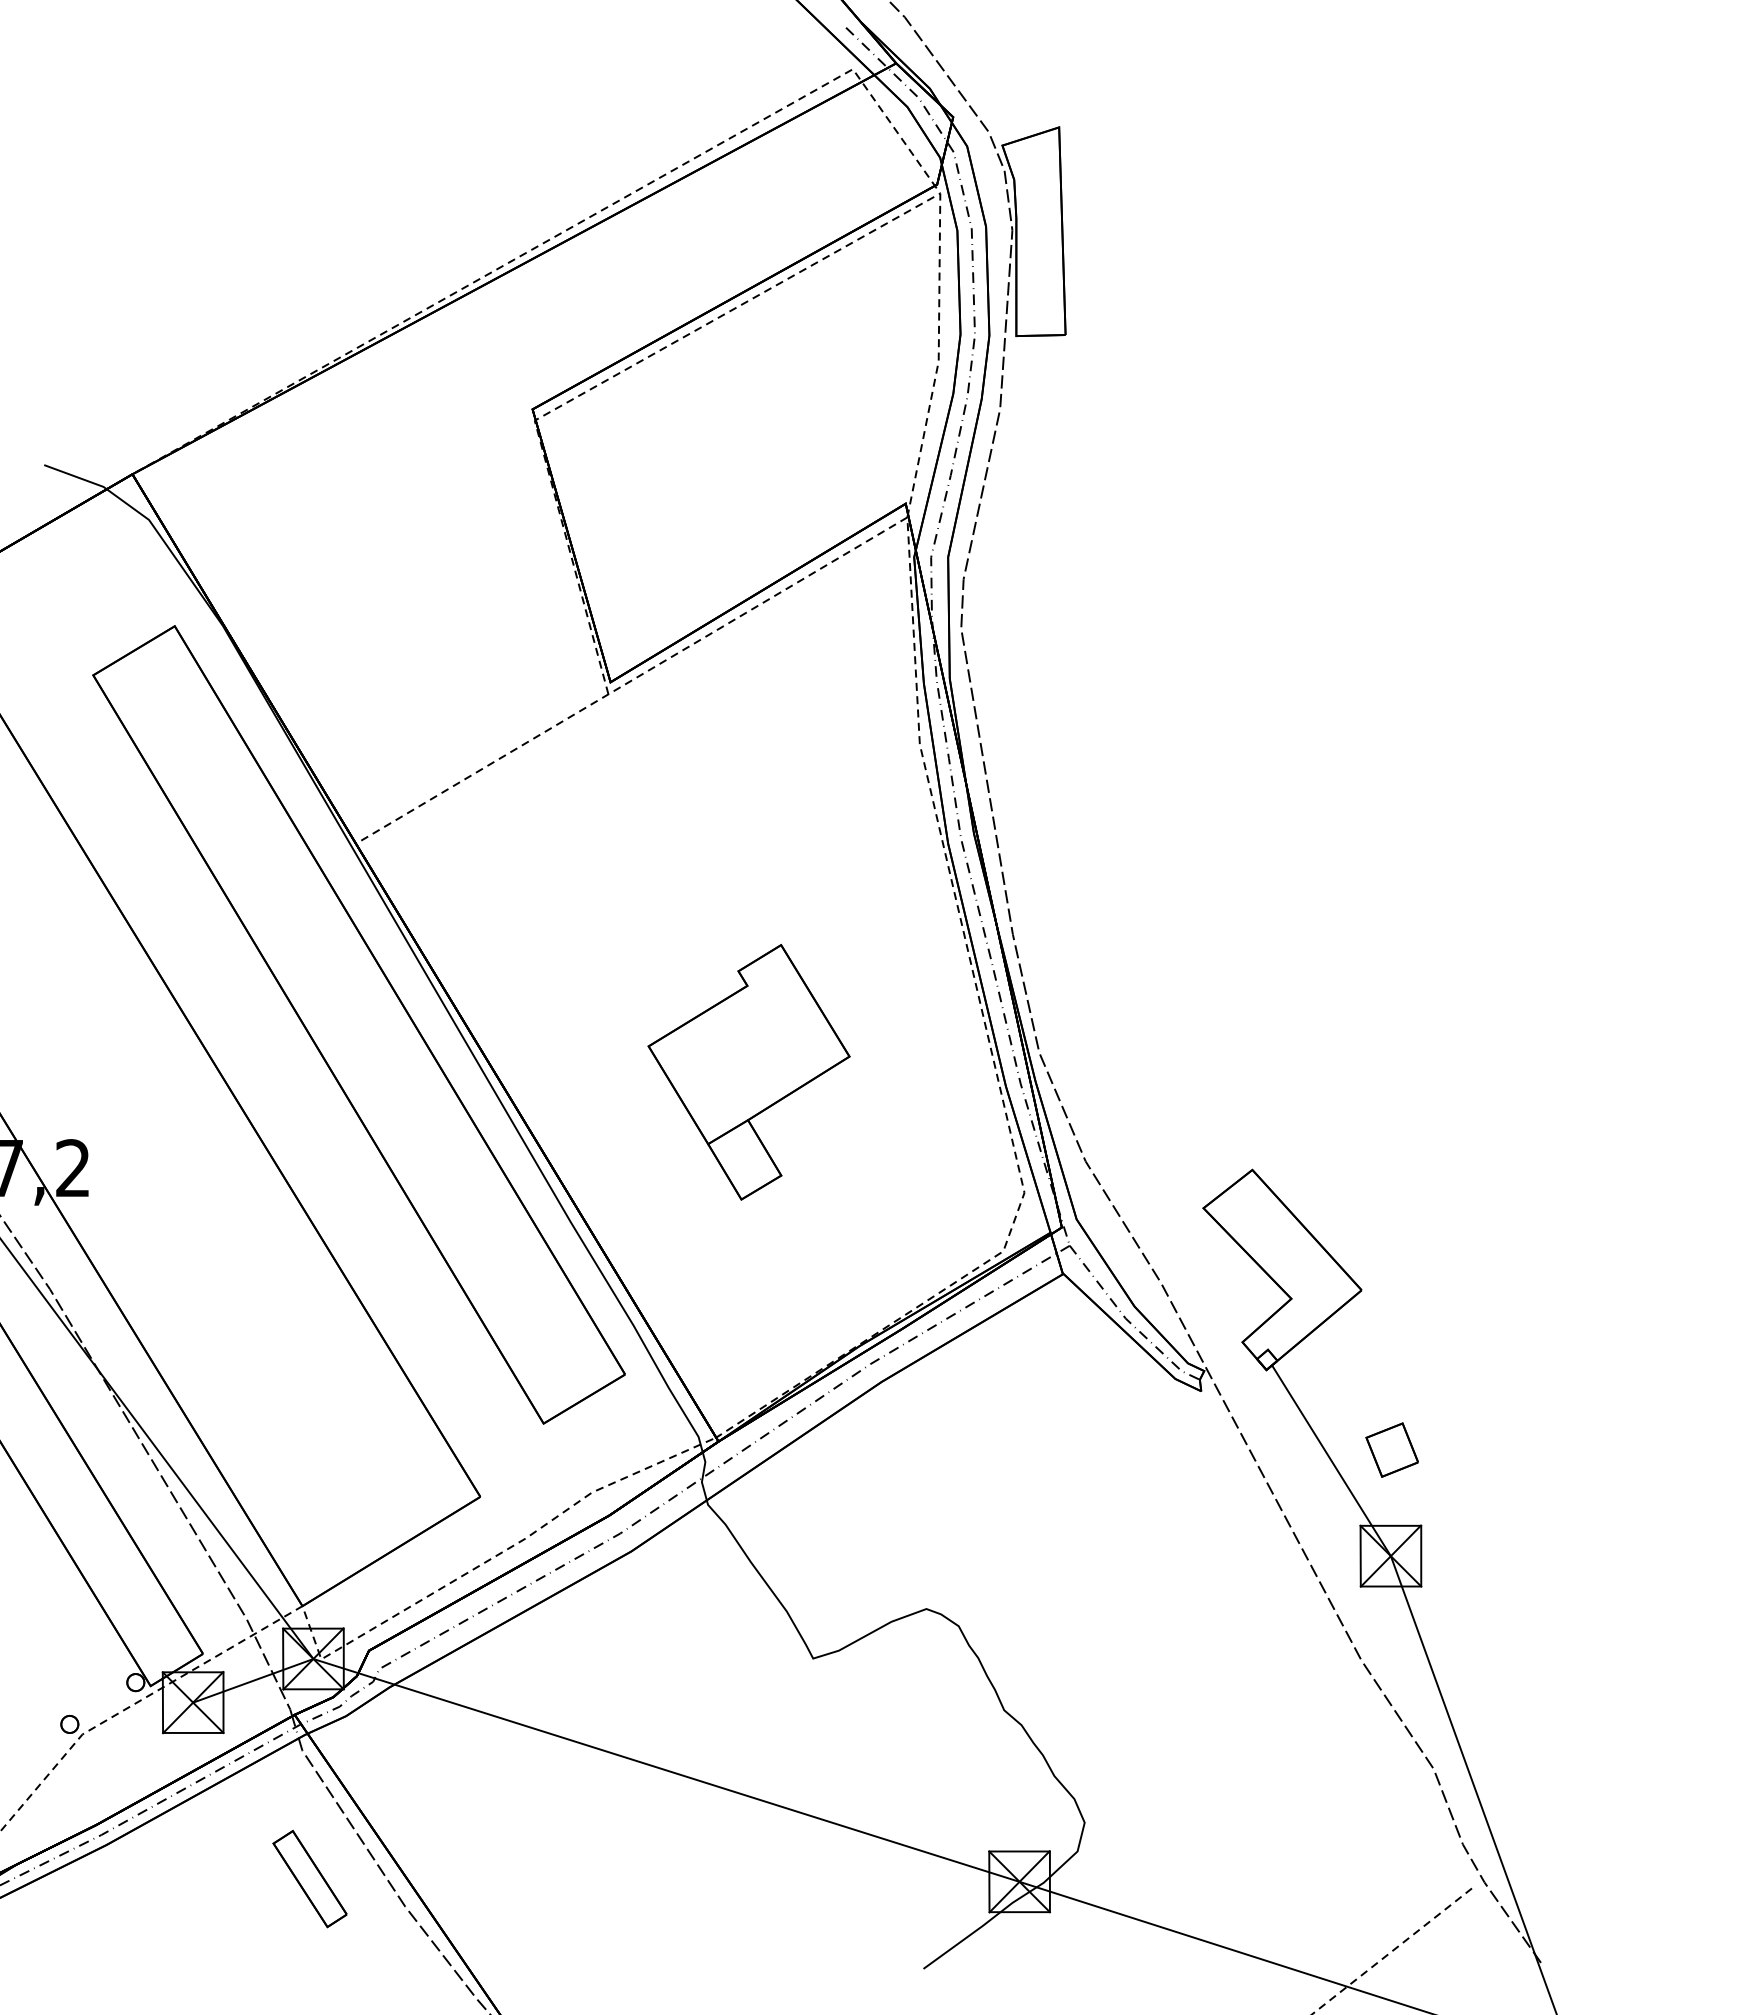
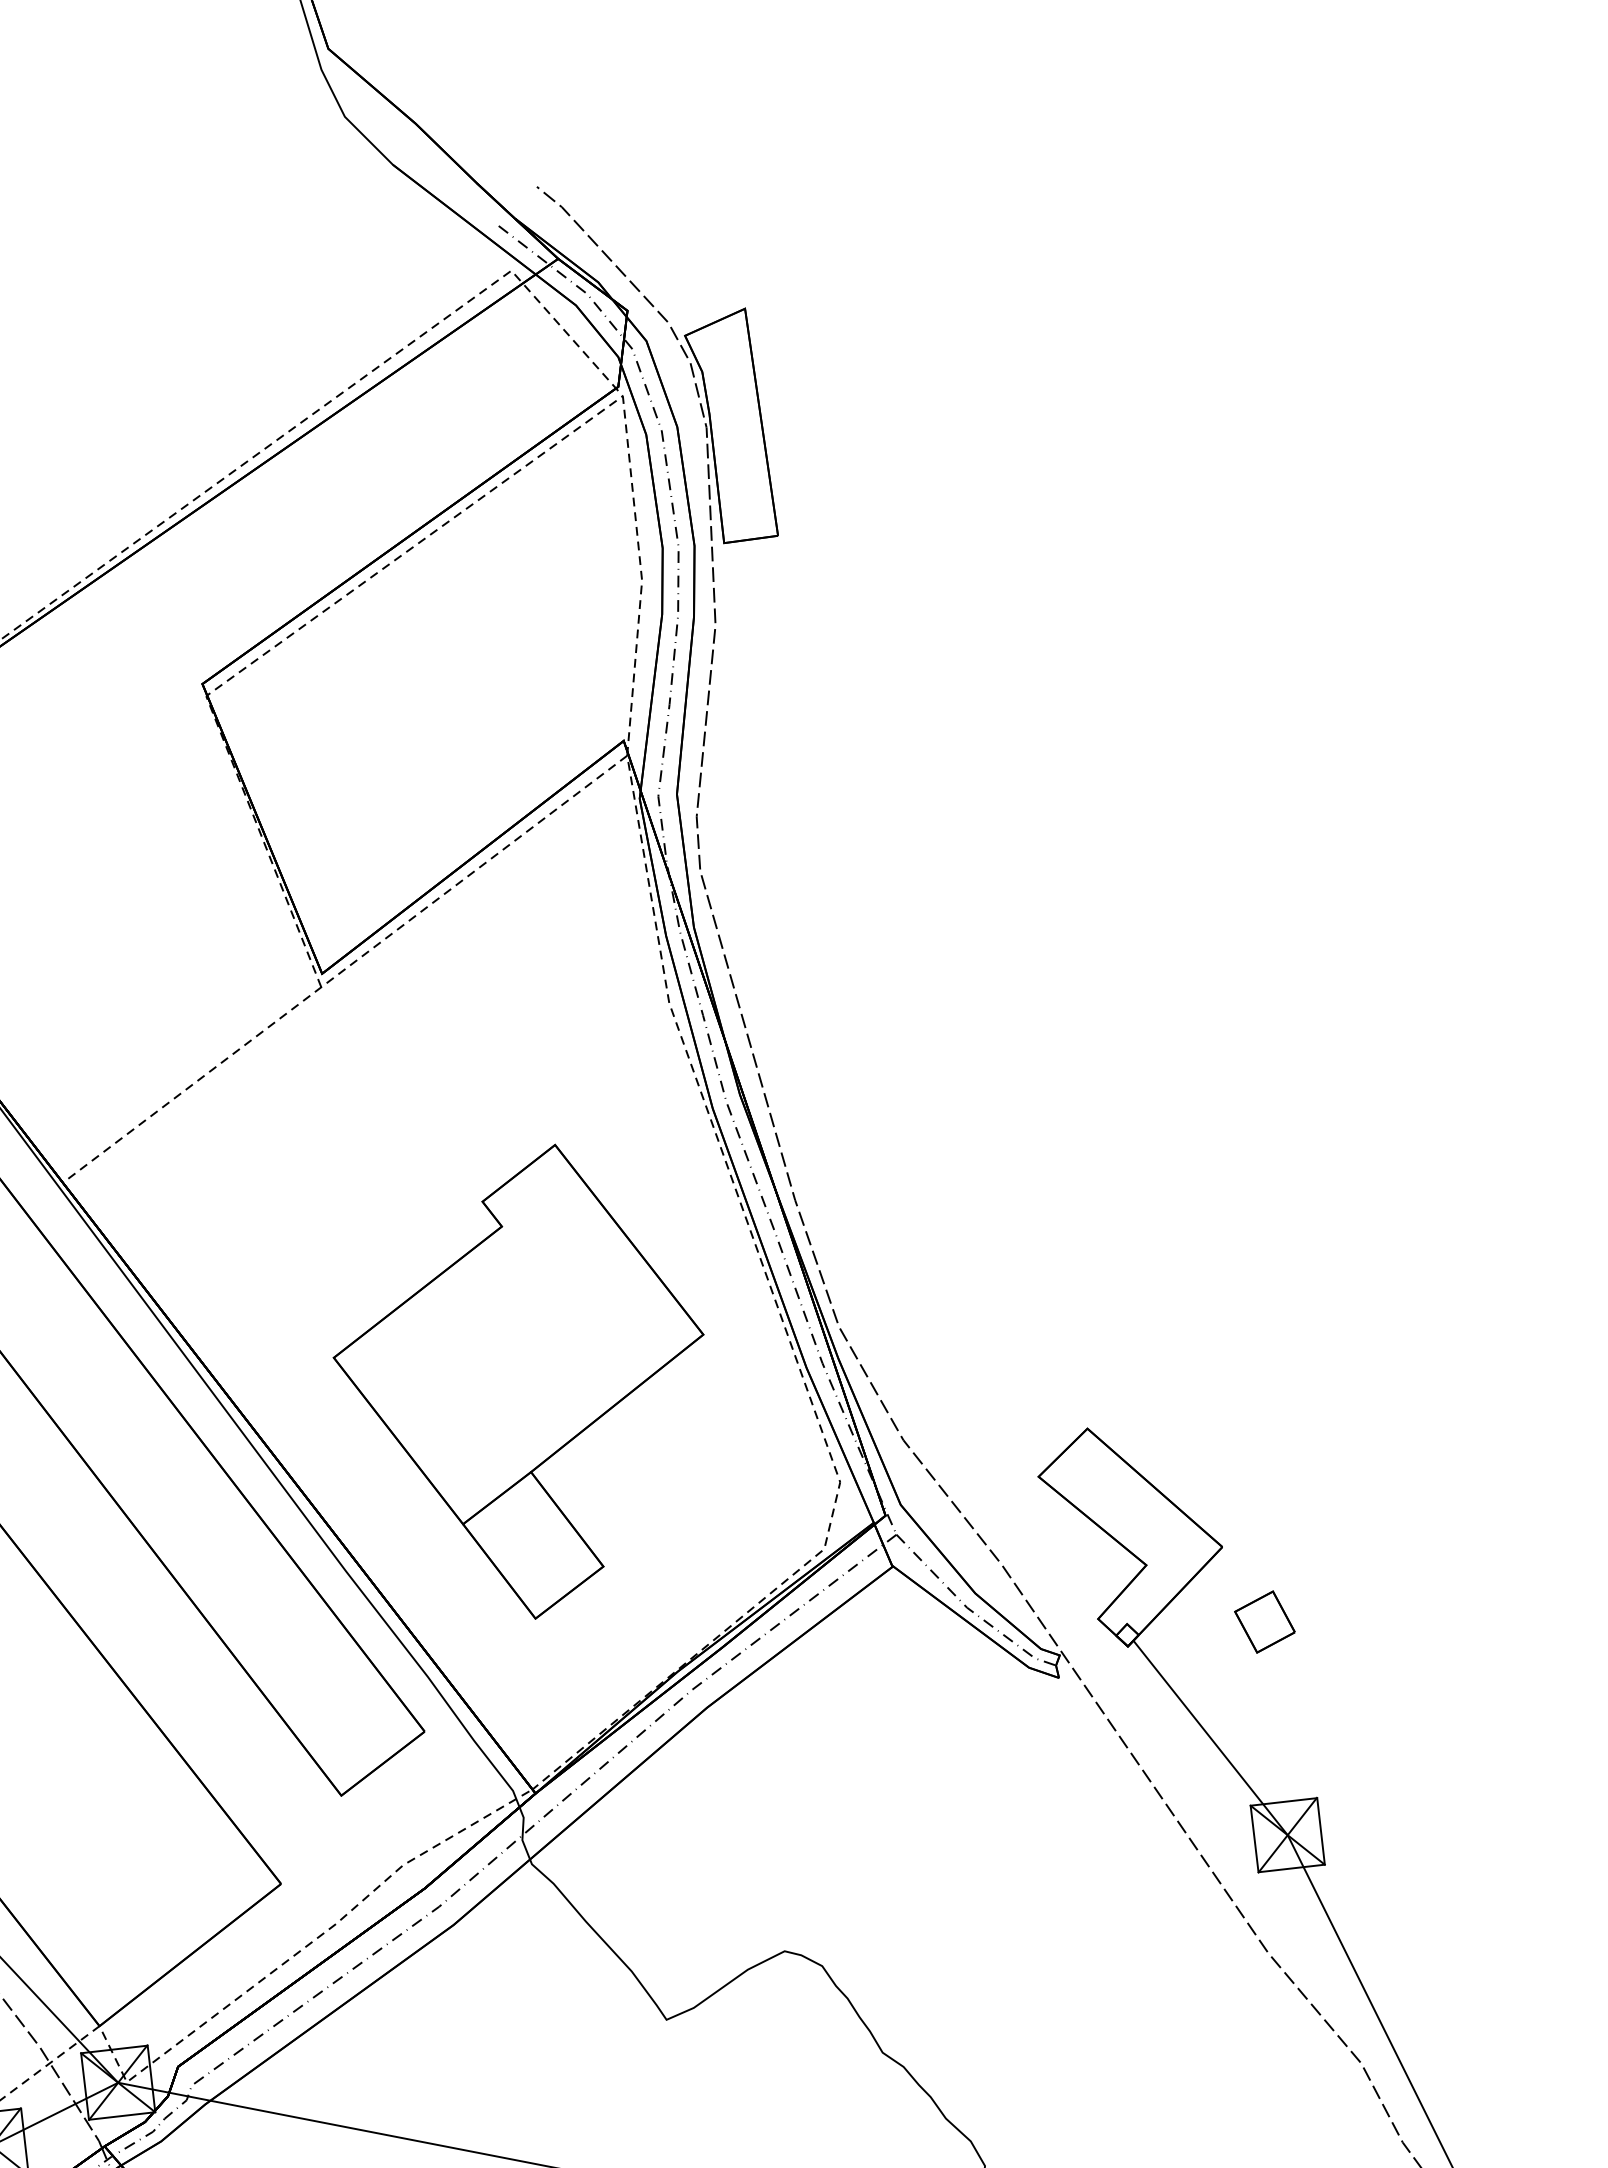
part: (748, 1072) -> (522, 1384), size x1.67
part: (1391, 1449) -> (1264, 1621), moved

